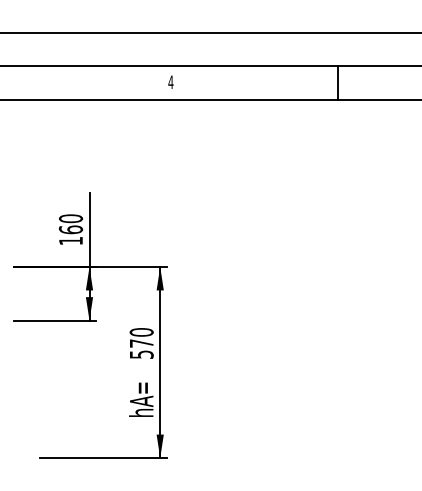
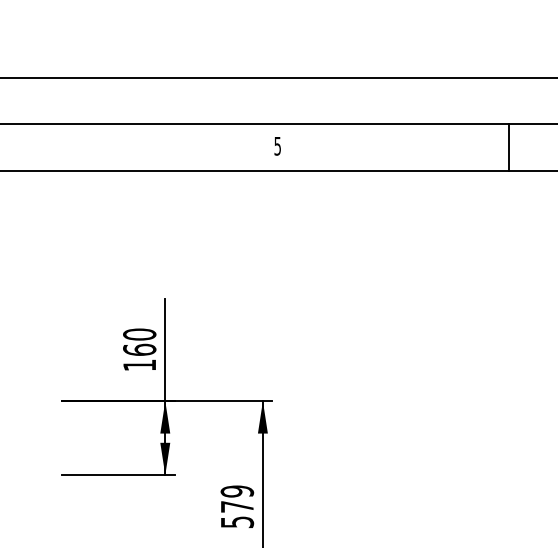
text: (170, 82) -> (277, 146), 4 -> 5
text: (141, 332) -> (237, 491), 570 -> 579

